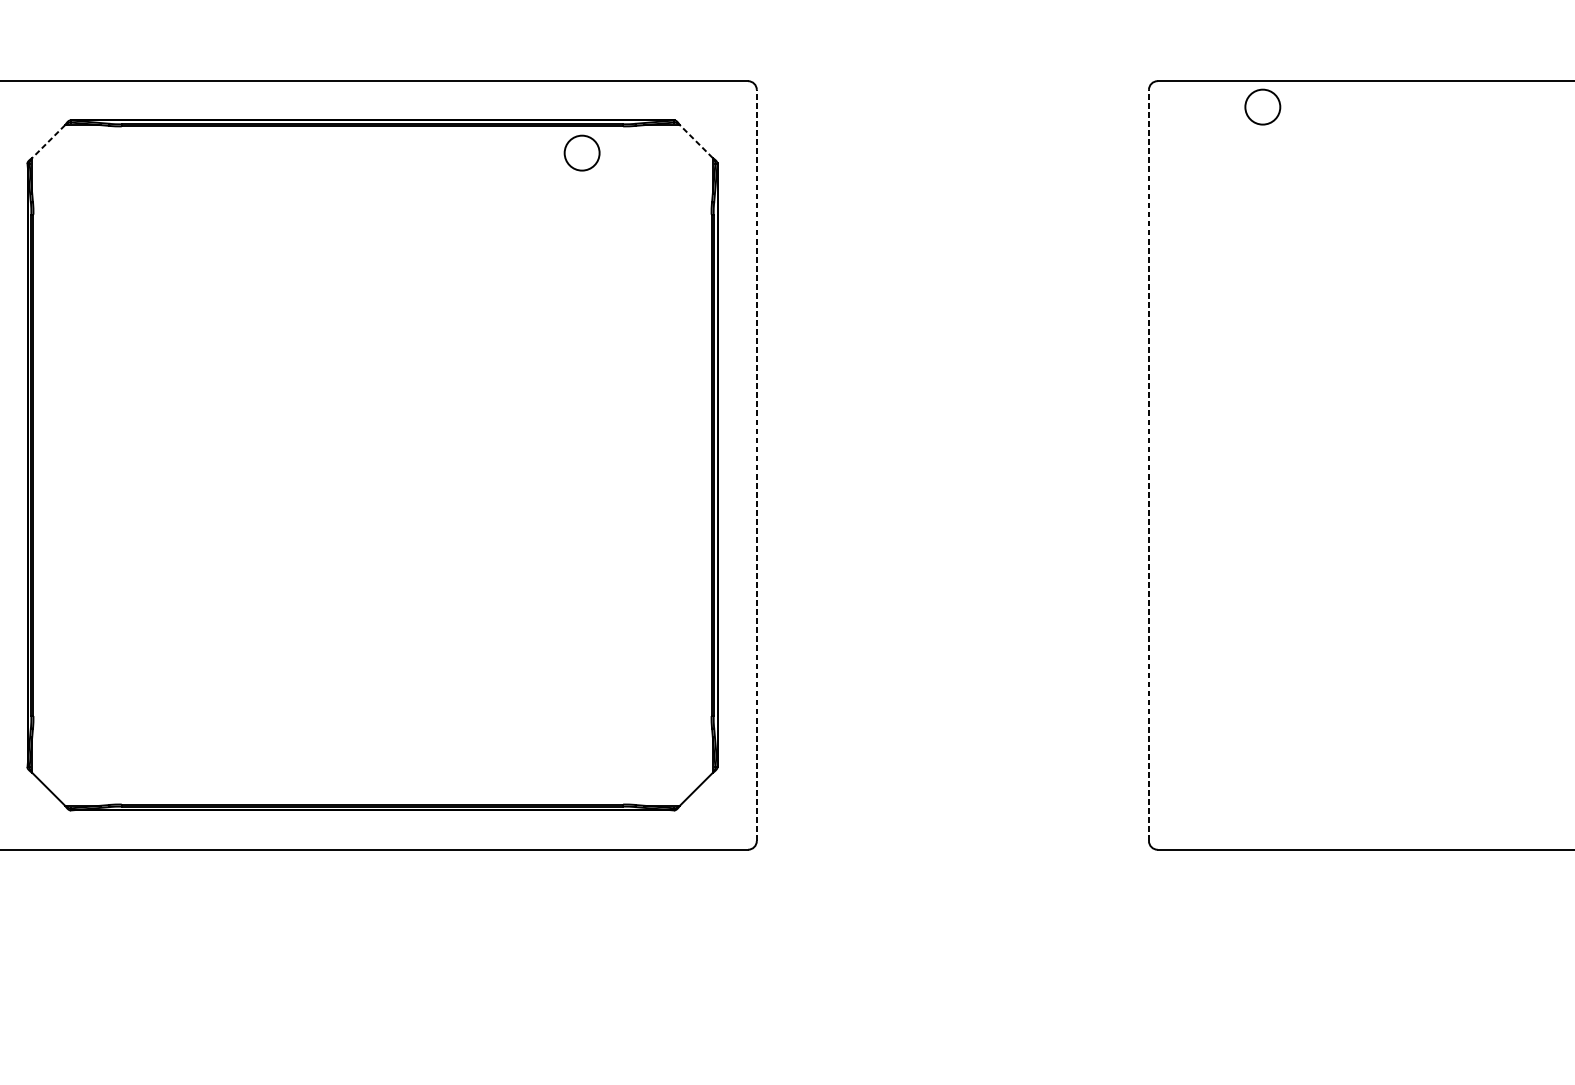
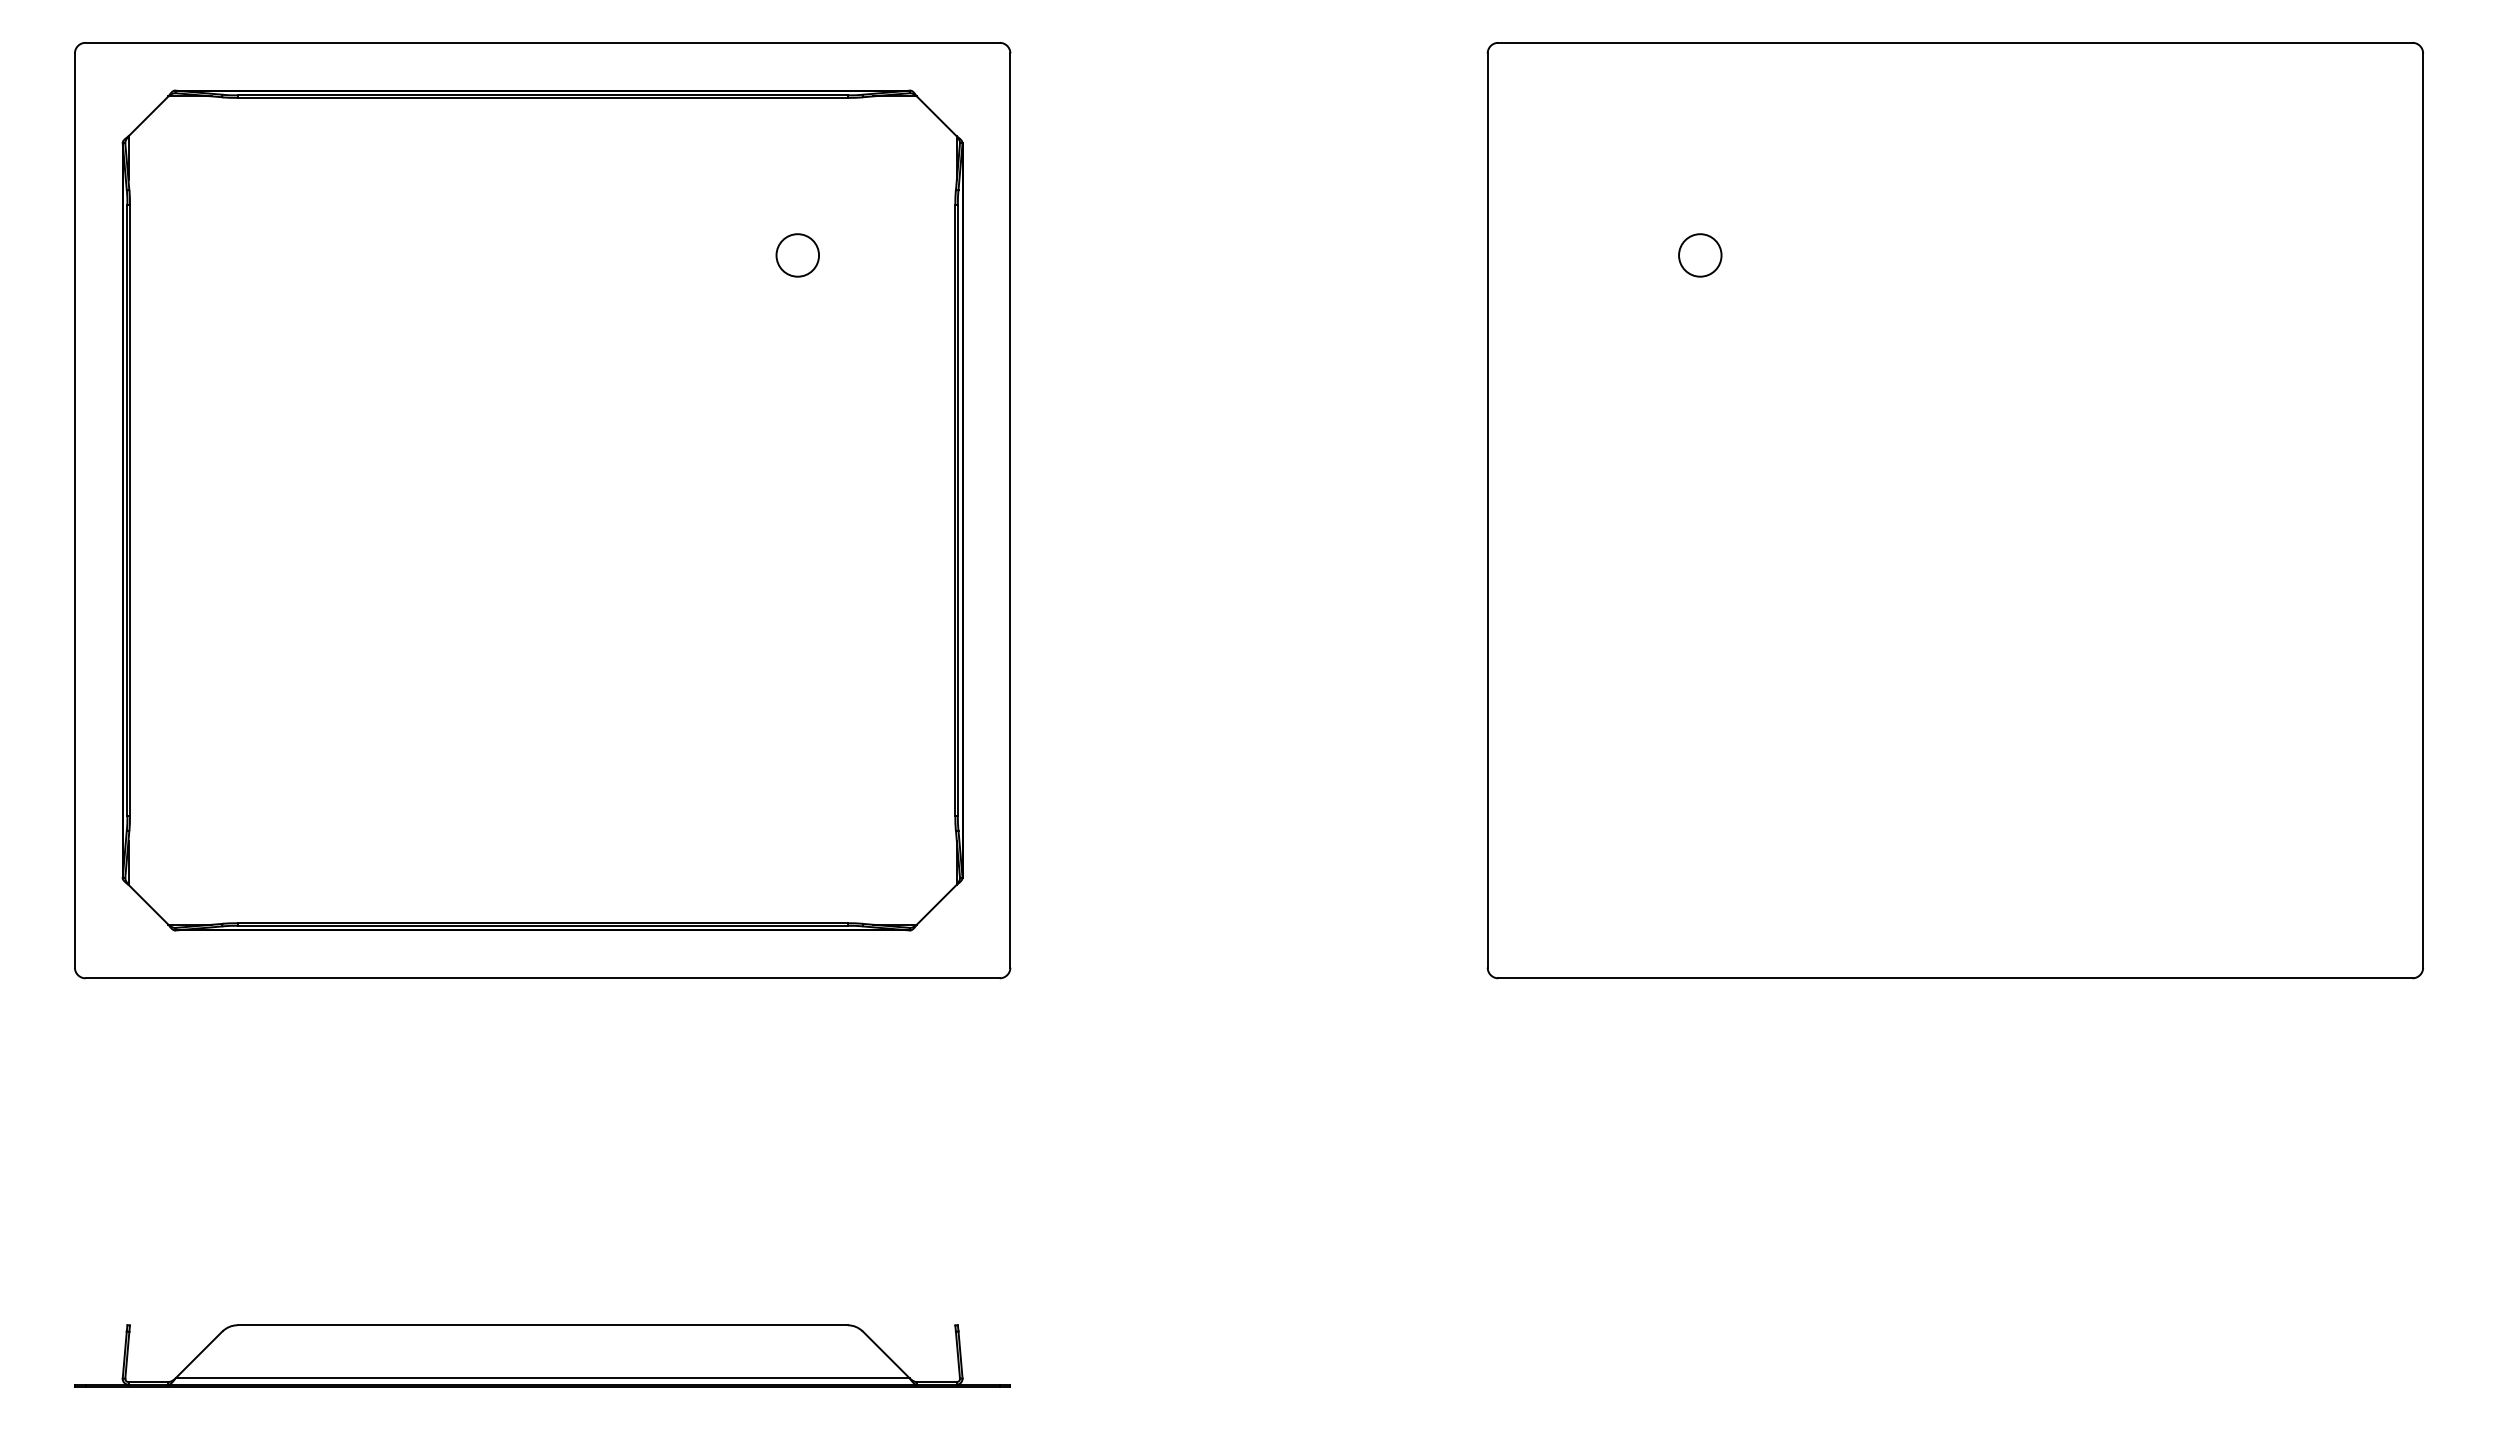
circle: (1263, 107) -> (1700, 255), moved
line: (48, 141) -> (148, 116), dashed -> solid
line: (696, 141) -> (936, 116), dashed -> solid
circle: (581, 153) -> (797, 255), moved
line: (756, 465) -> (1010, 510), dashed -> solid
line: (1148, 465) -> (1487, 510), dashed -> solid

